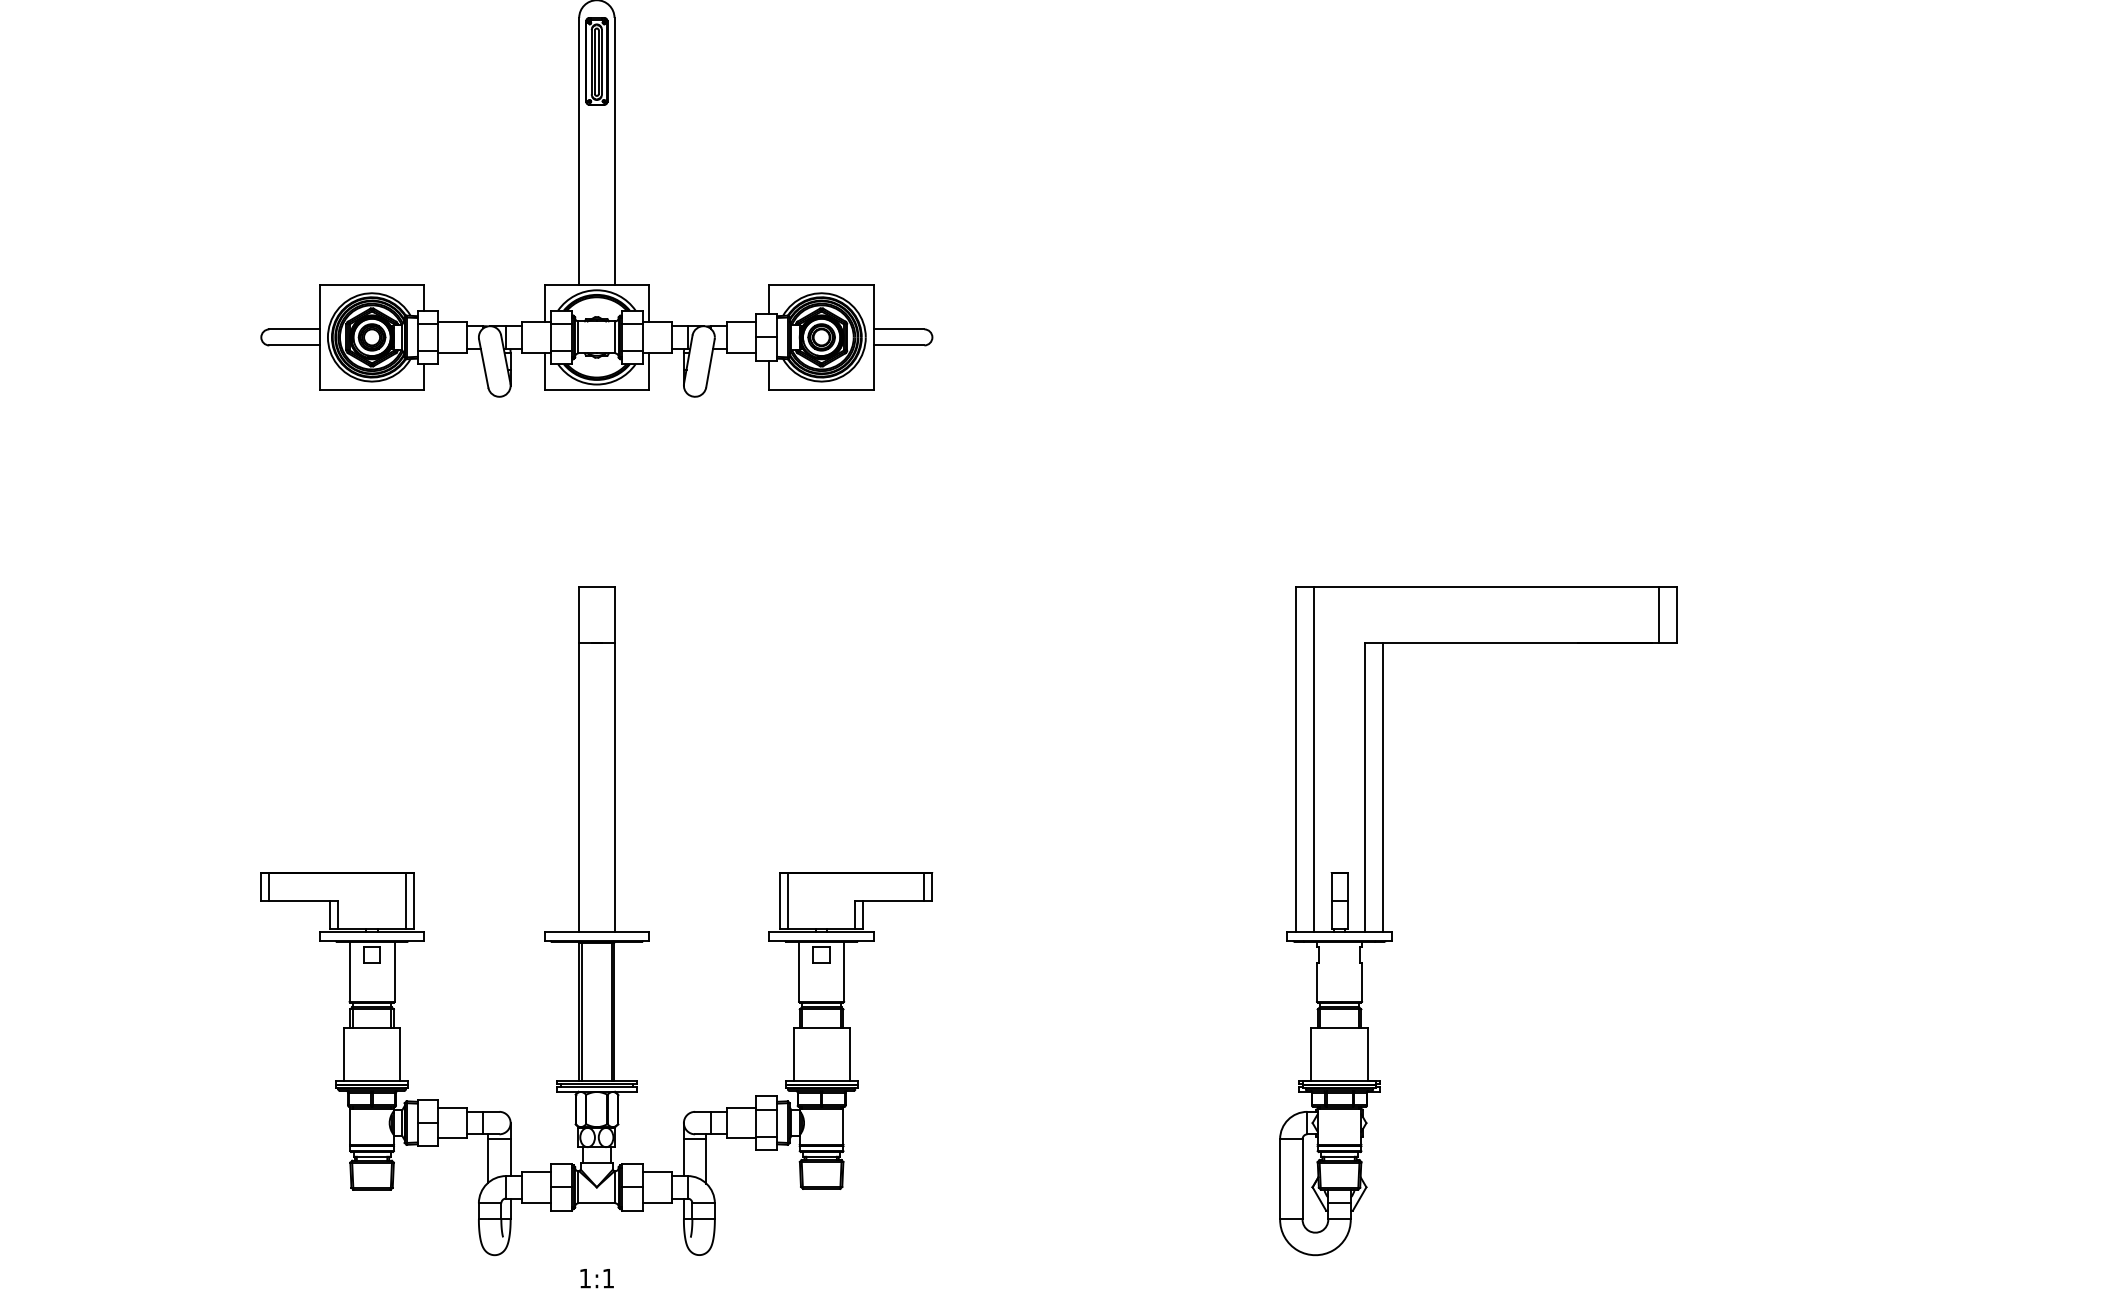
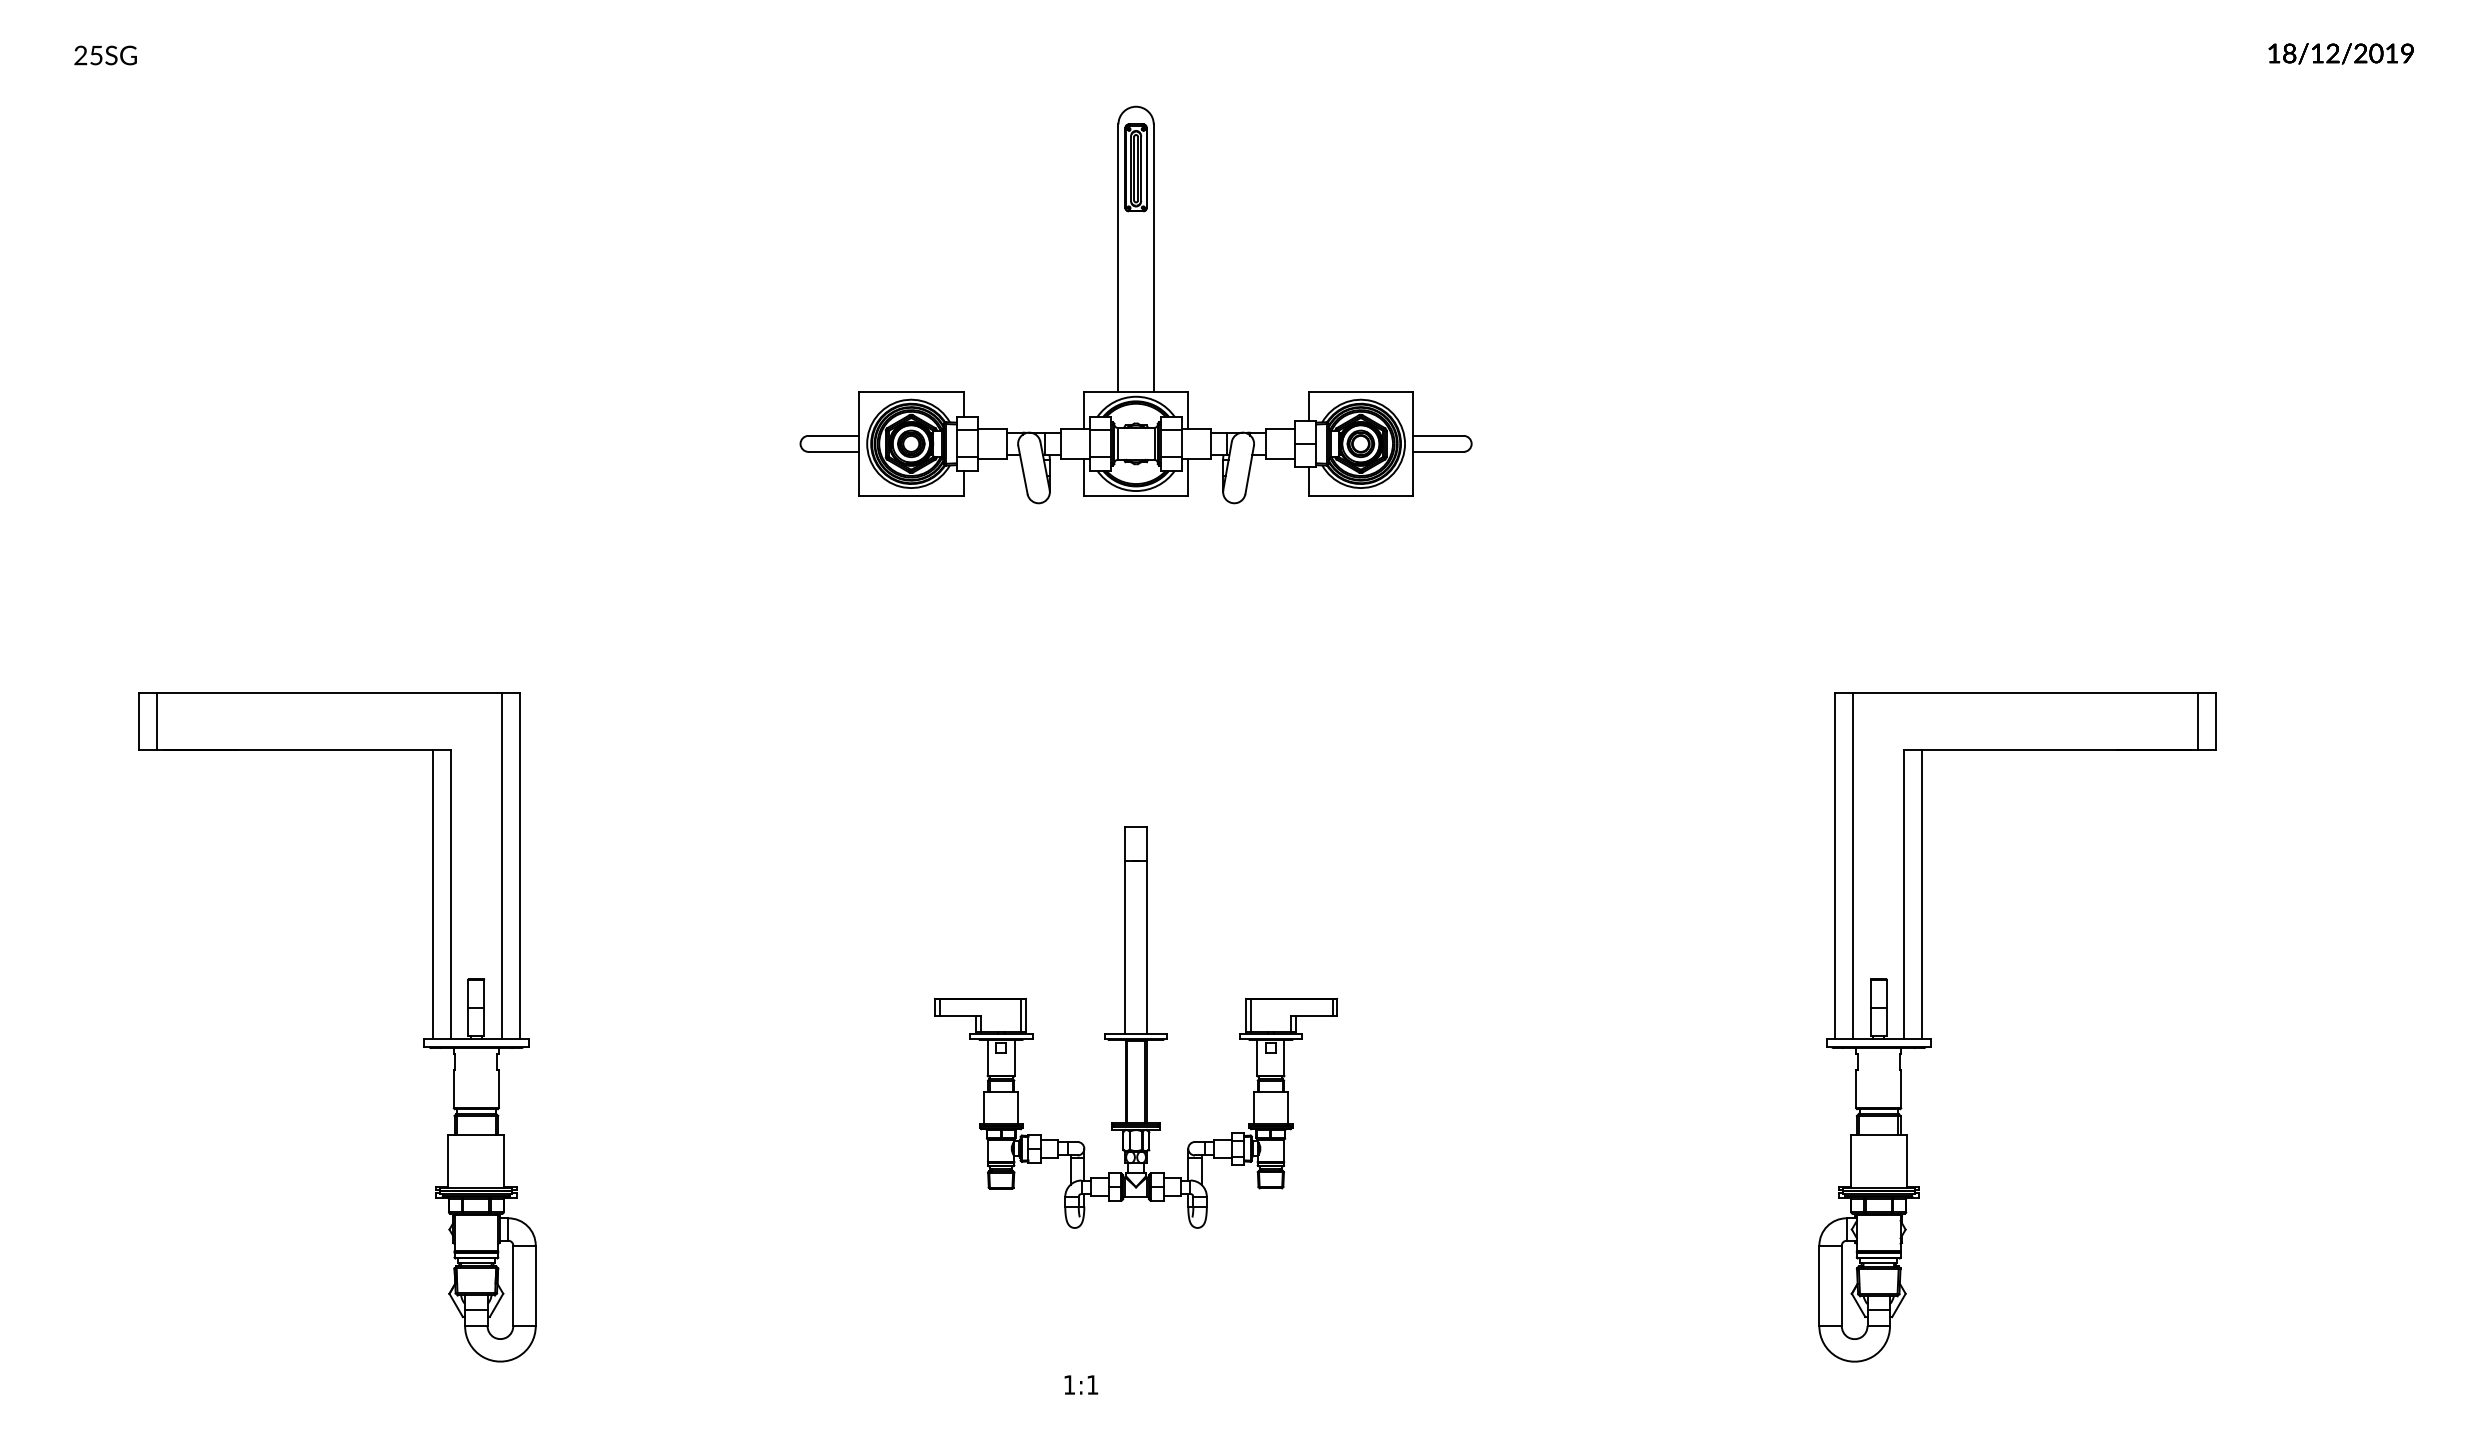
part: (596, 921) -> (1135, 1027), size x0.6
text: (597, 1278) -> (1081, 1384), moved

